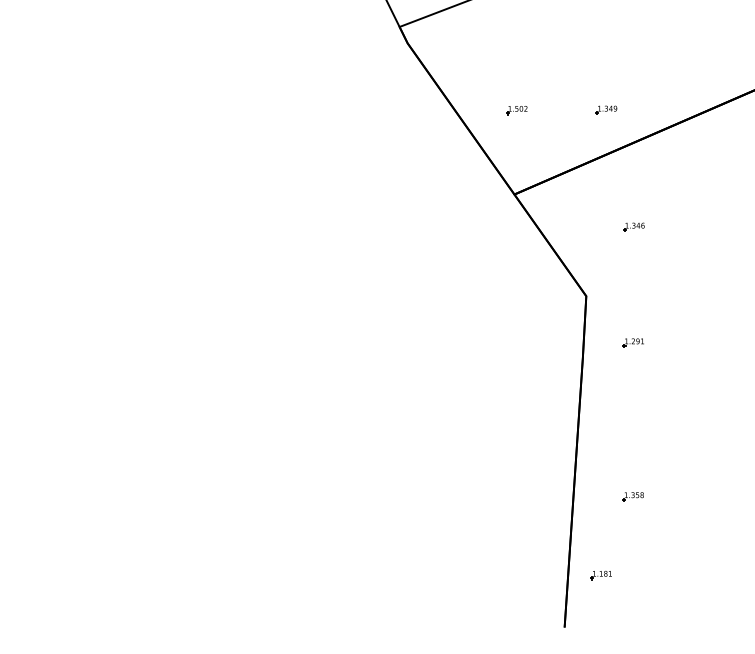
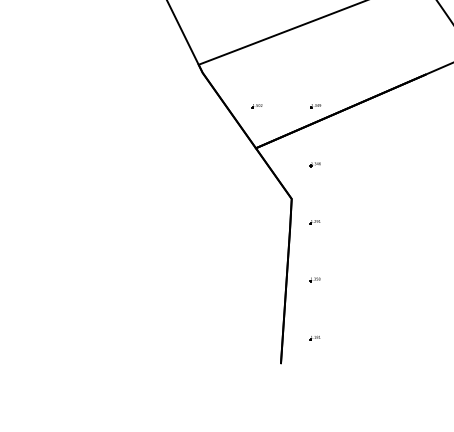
part: (605, 110) -> (315, 106), moved
part: (631, 495) -> (314, 279), moved
part: (599, 574) -> (314, 337), moved

